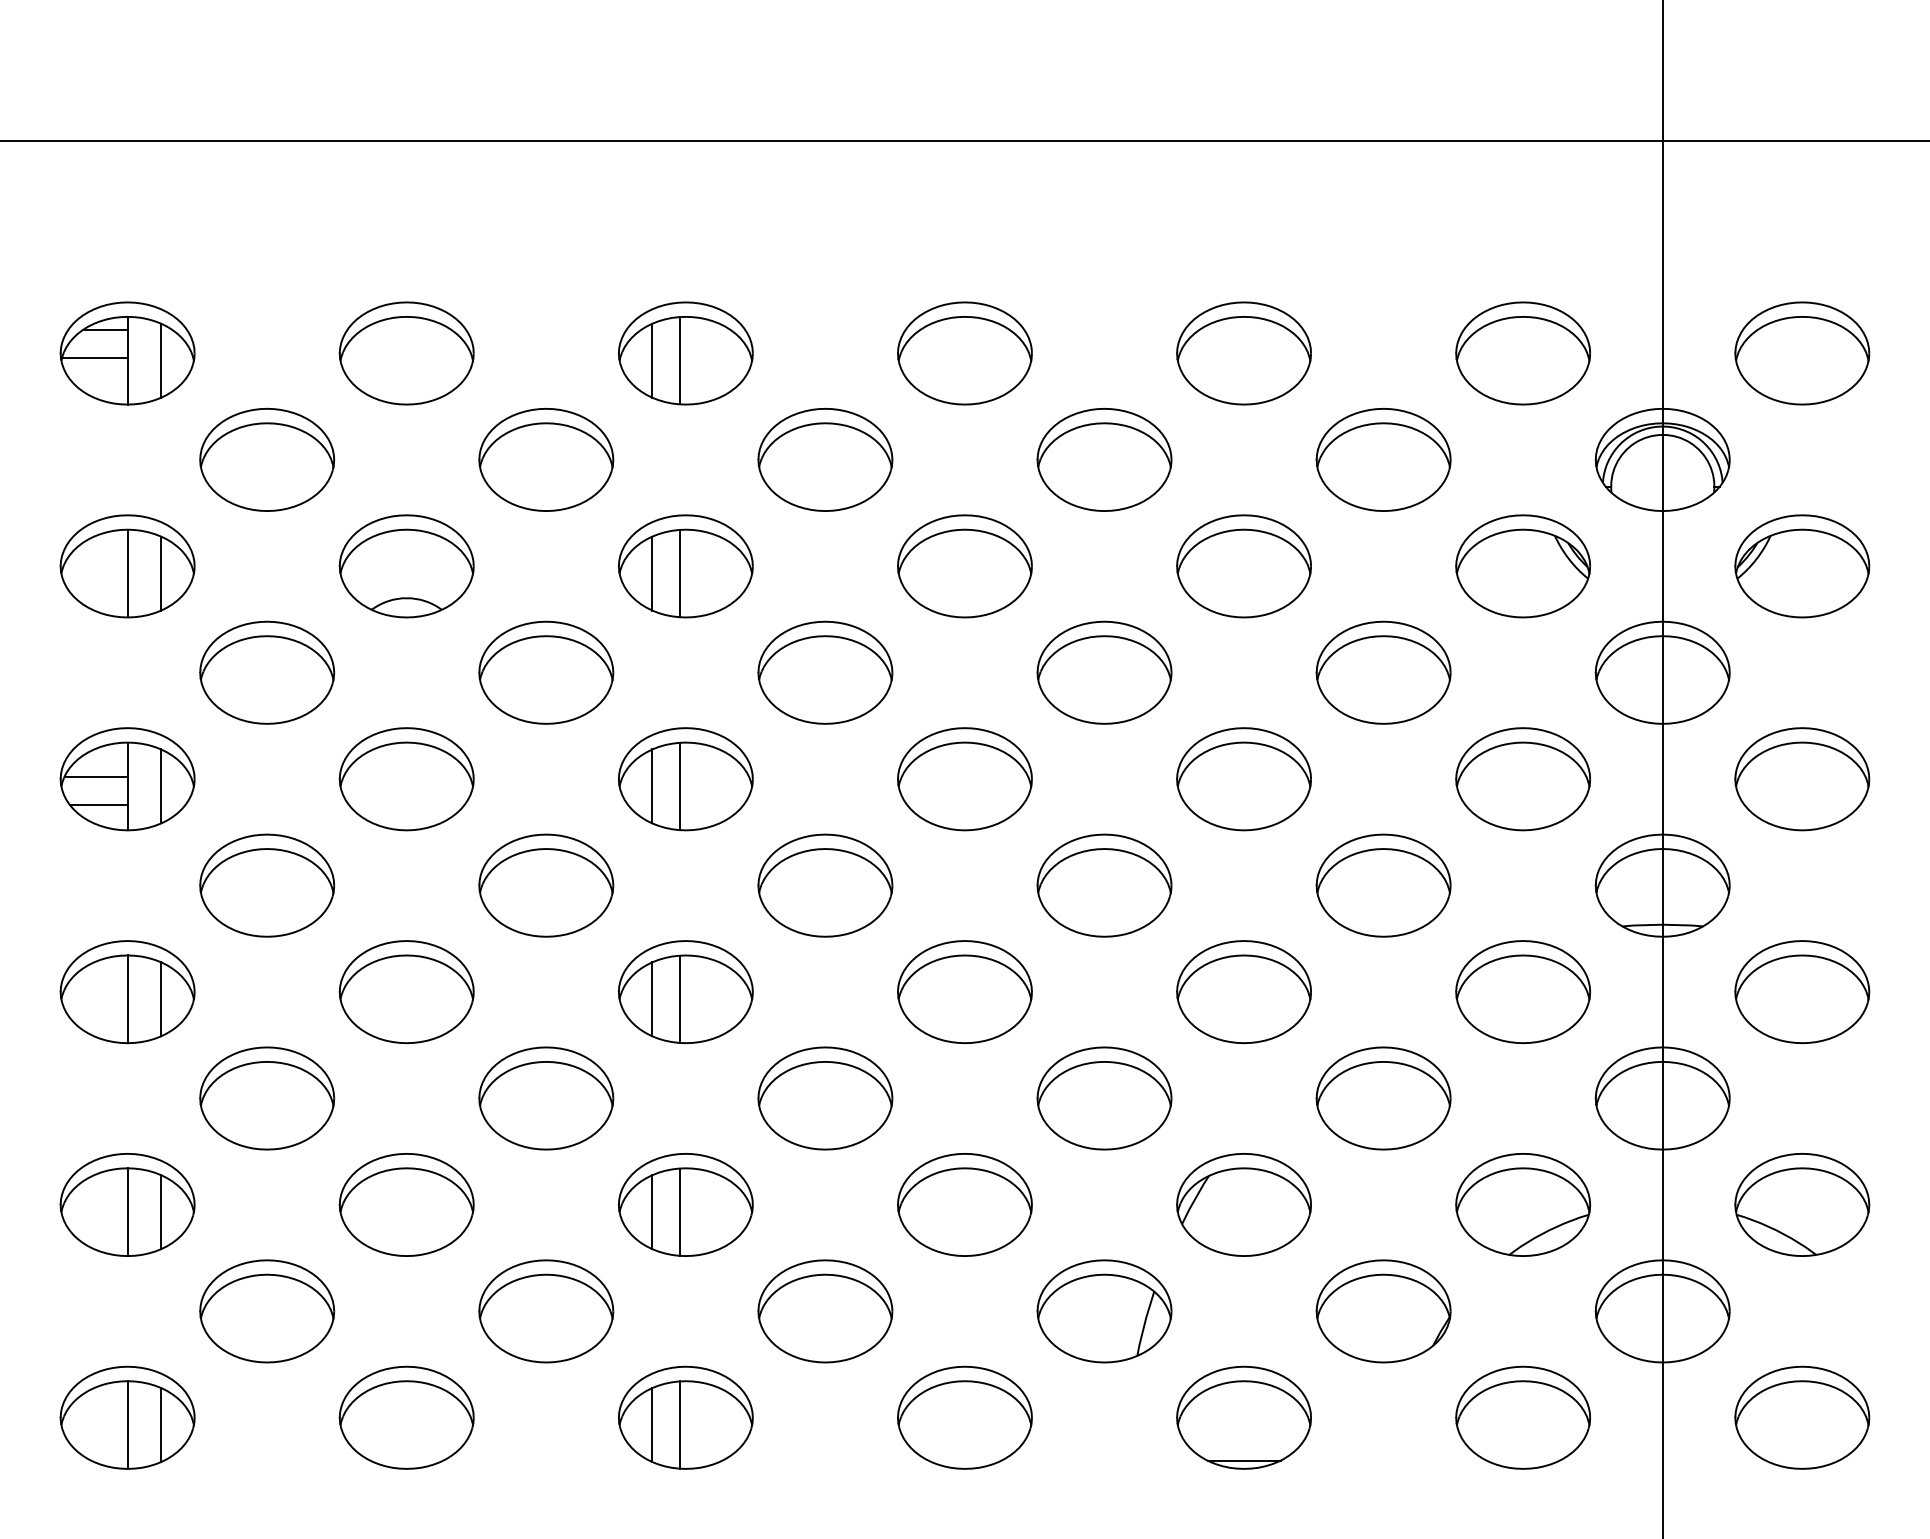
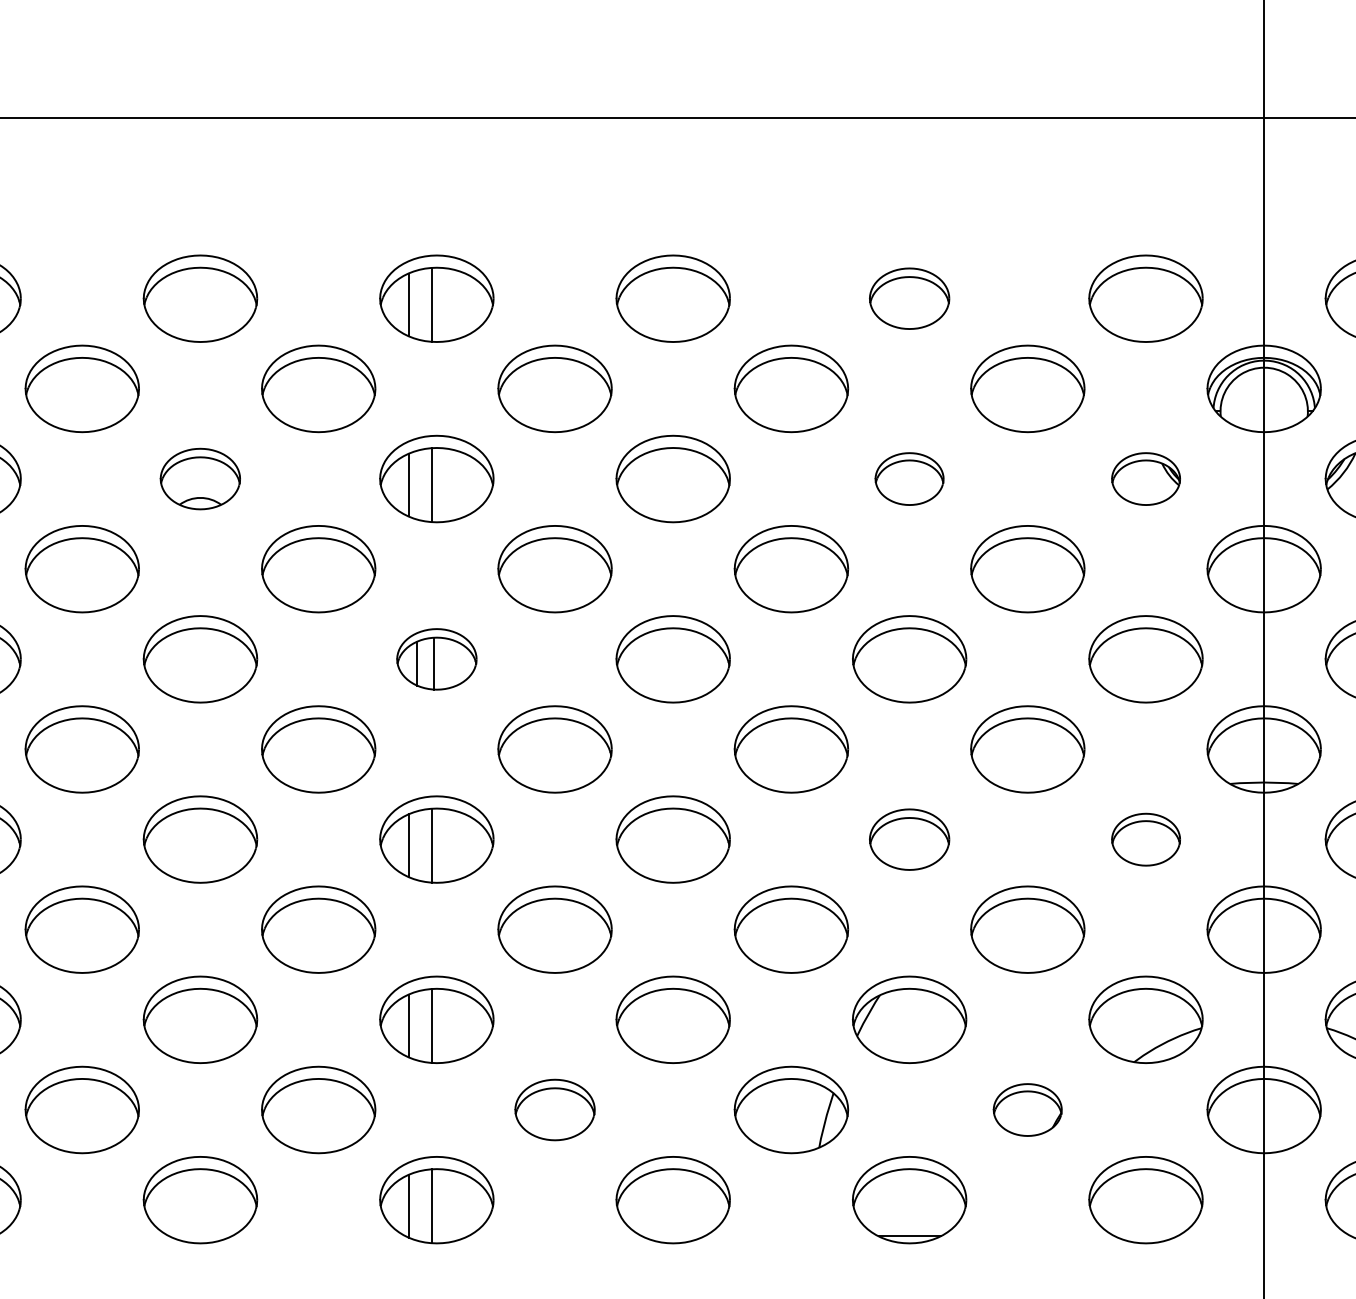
part: (1243, 353) -> (909, 298), size x0.7
part: (406, 566) -> (200, 479), size x0.7
part: (1243, 566) -> (909, 479), size x0.6
part: (1523, 566) -> (1146, 479), size x0.6
part: (685, 779) -> (436, 659), size x0.7
part: (1243, 992) -> (909, 839), size x0.7
part: (1523, 992) -> (1146, 839), size x0.6
part: (825, 1311) -> (555, 1110), size x0.7
part: (1383, 1311) -> (1027, 1110), size x0.6

